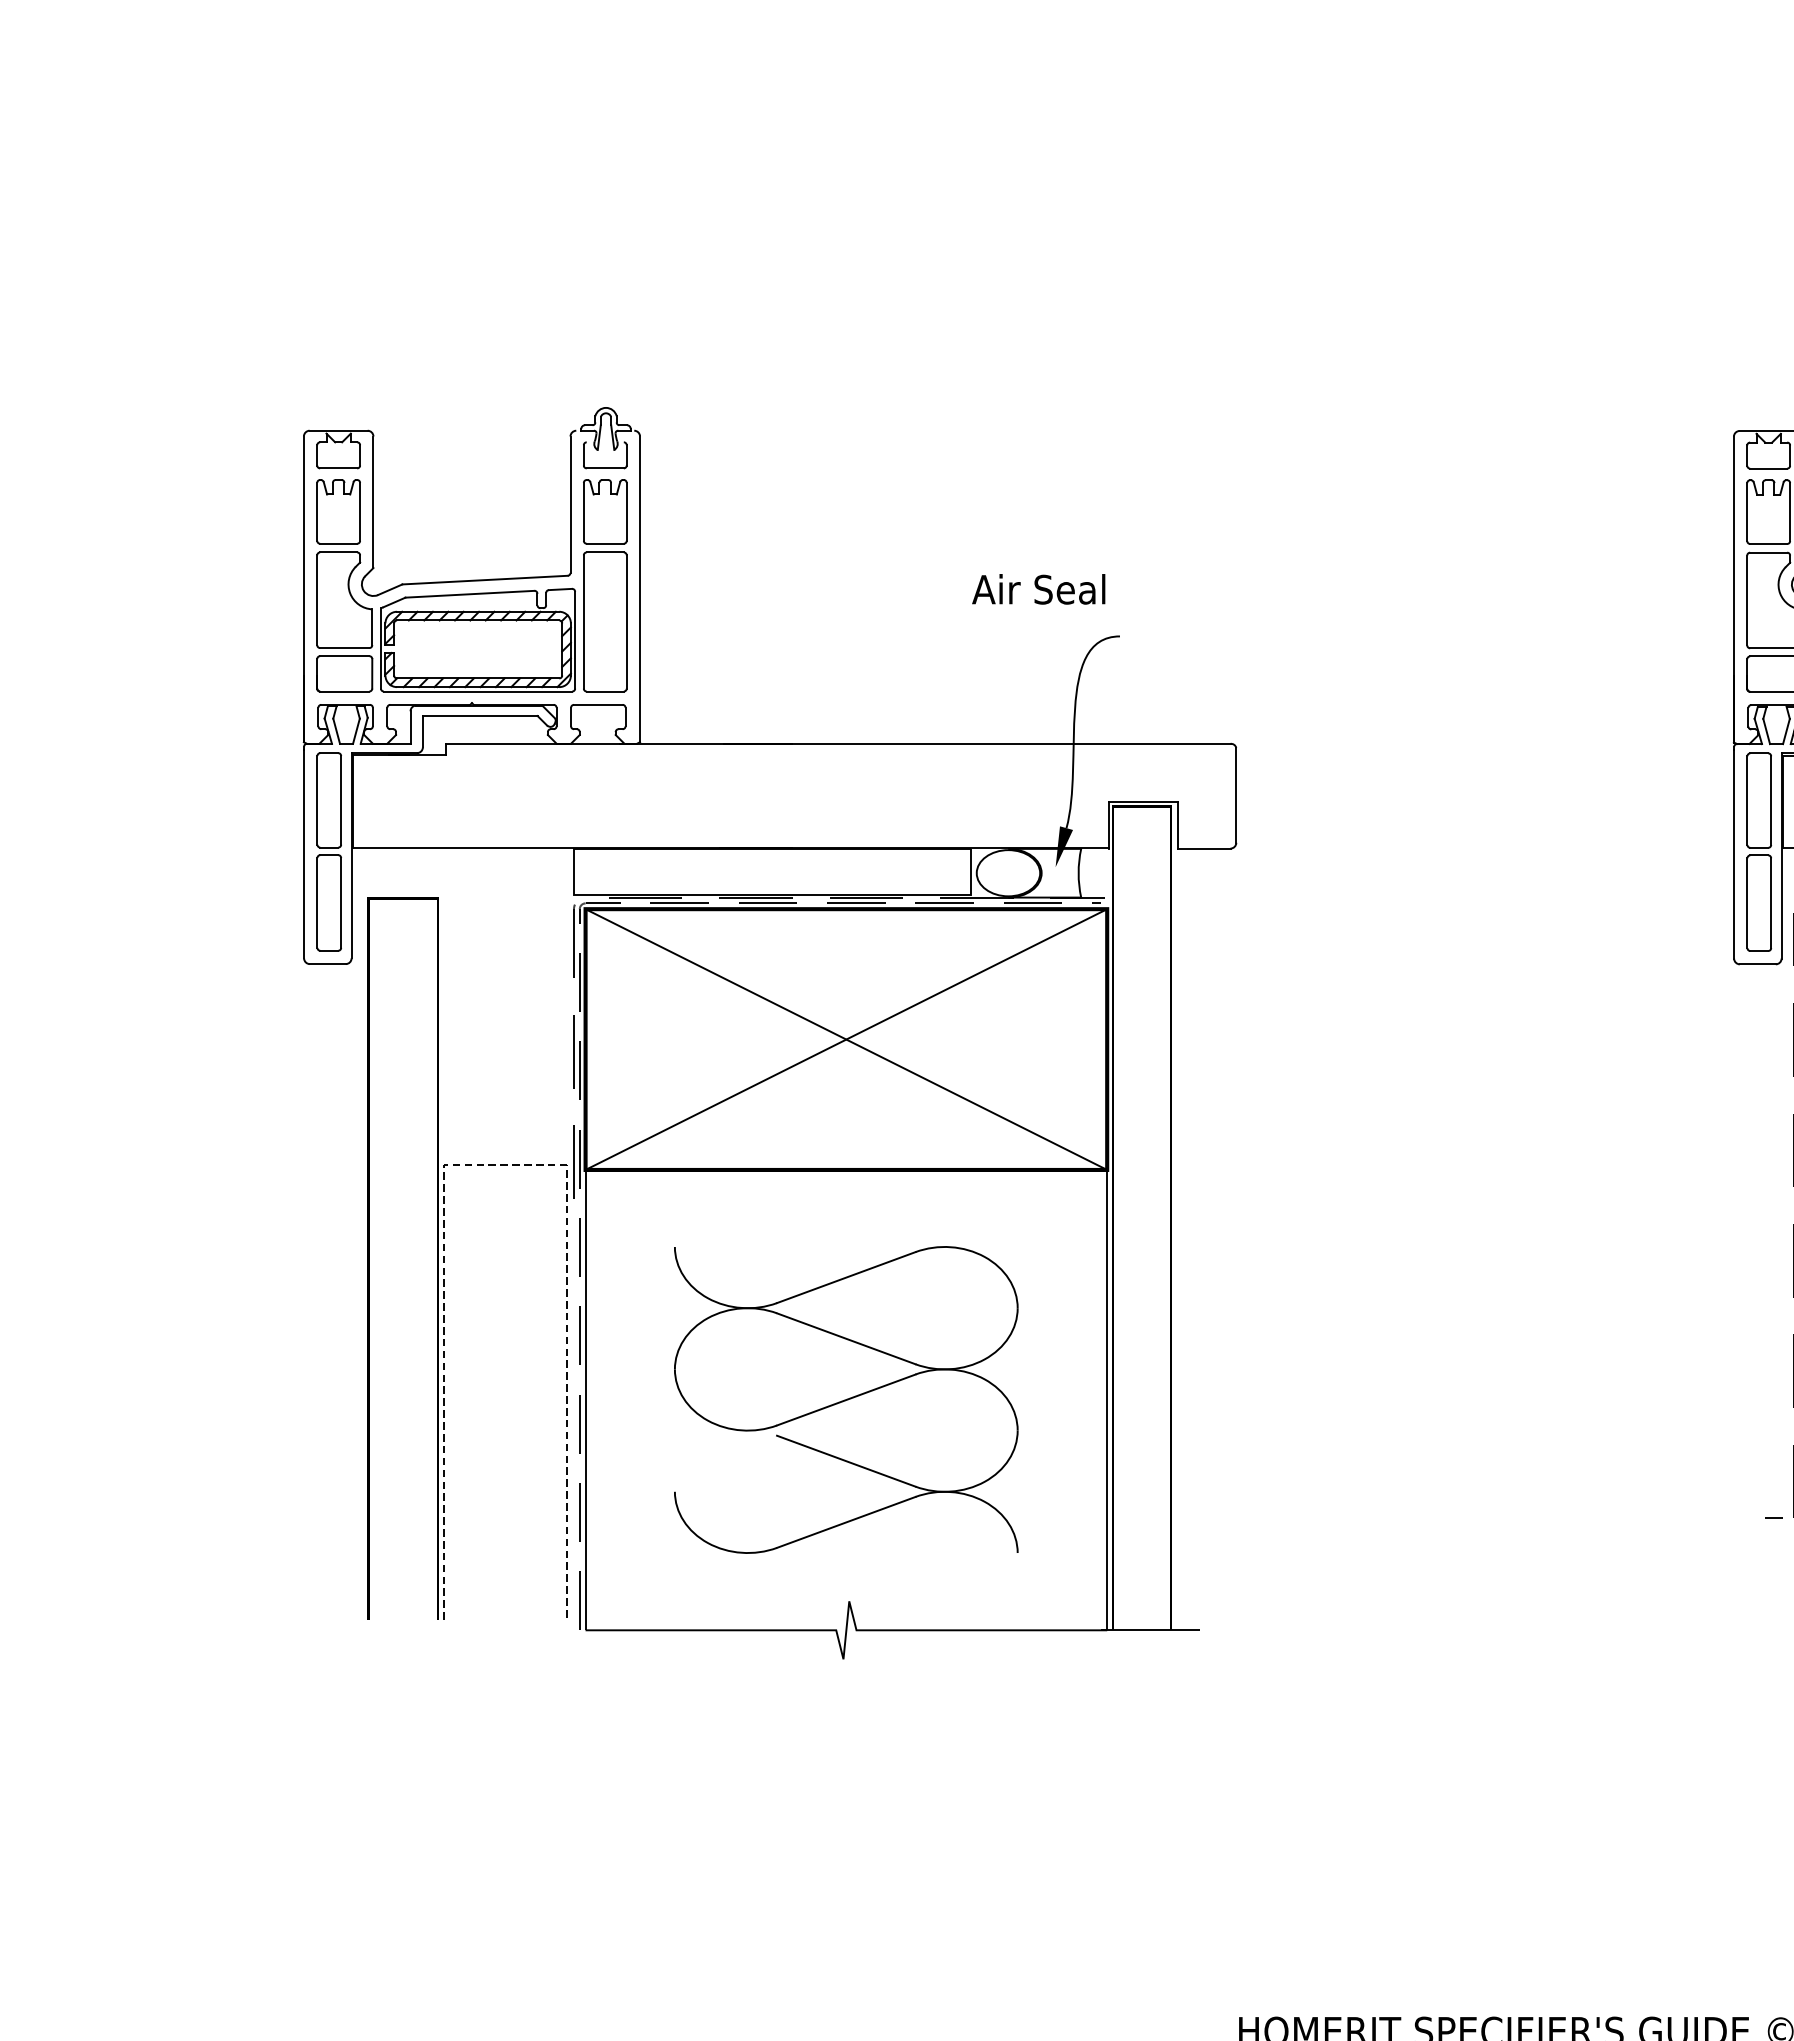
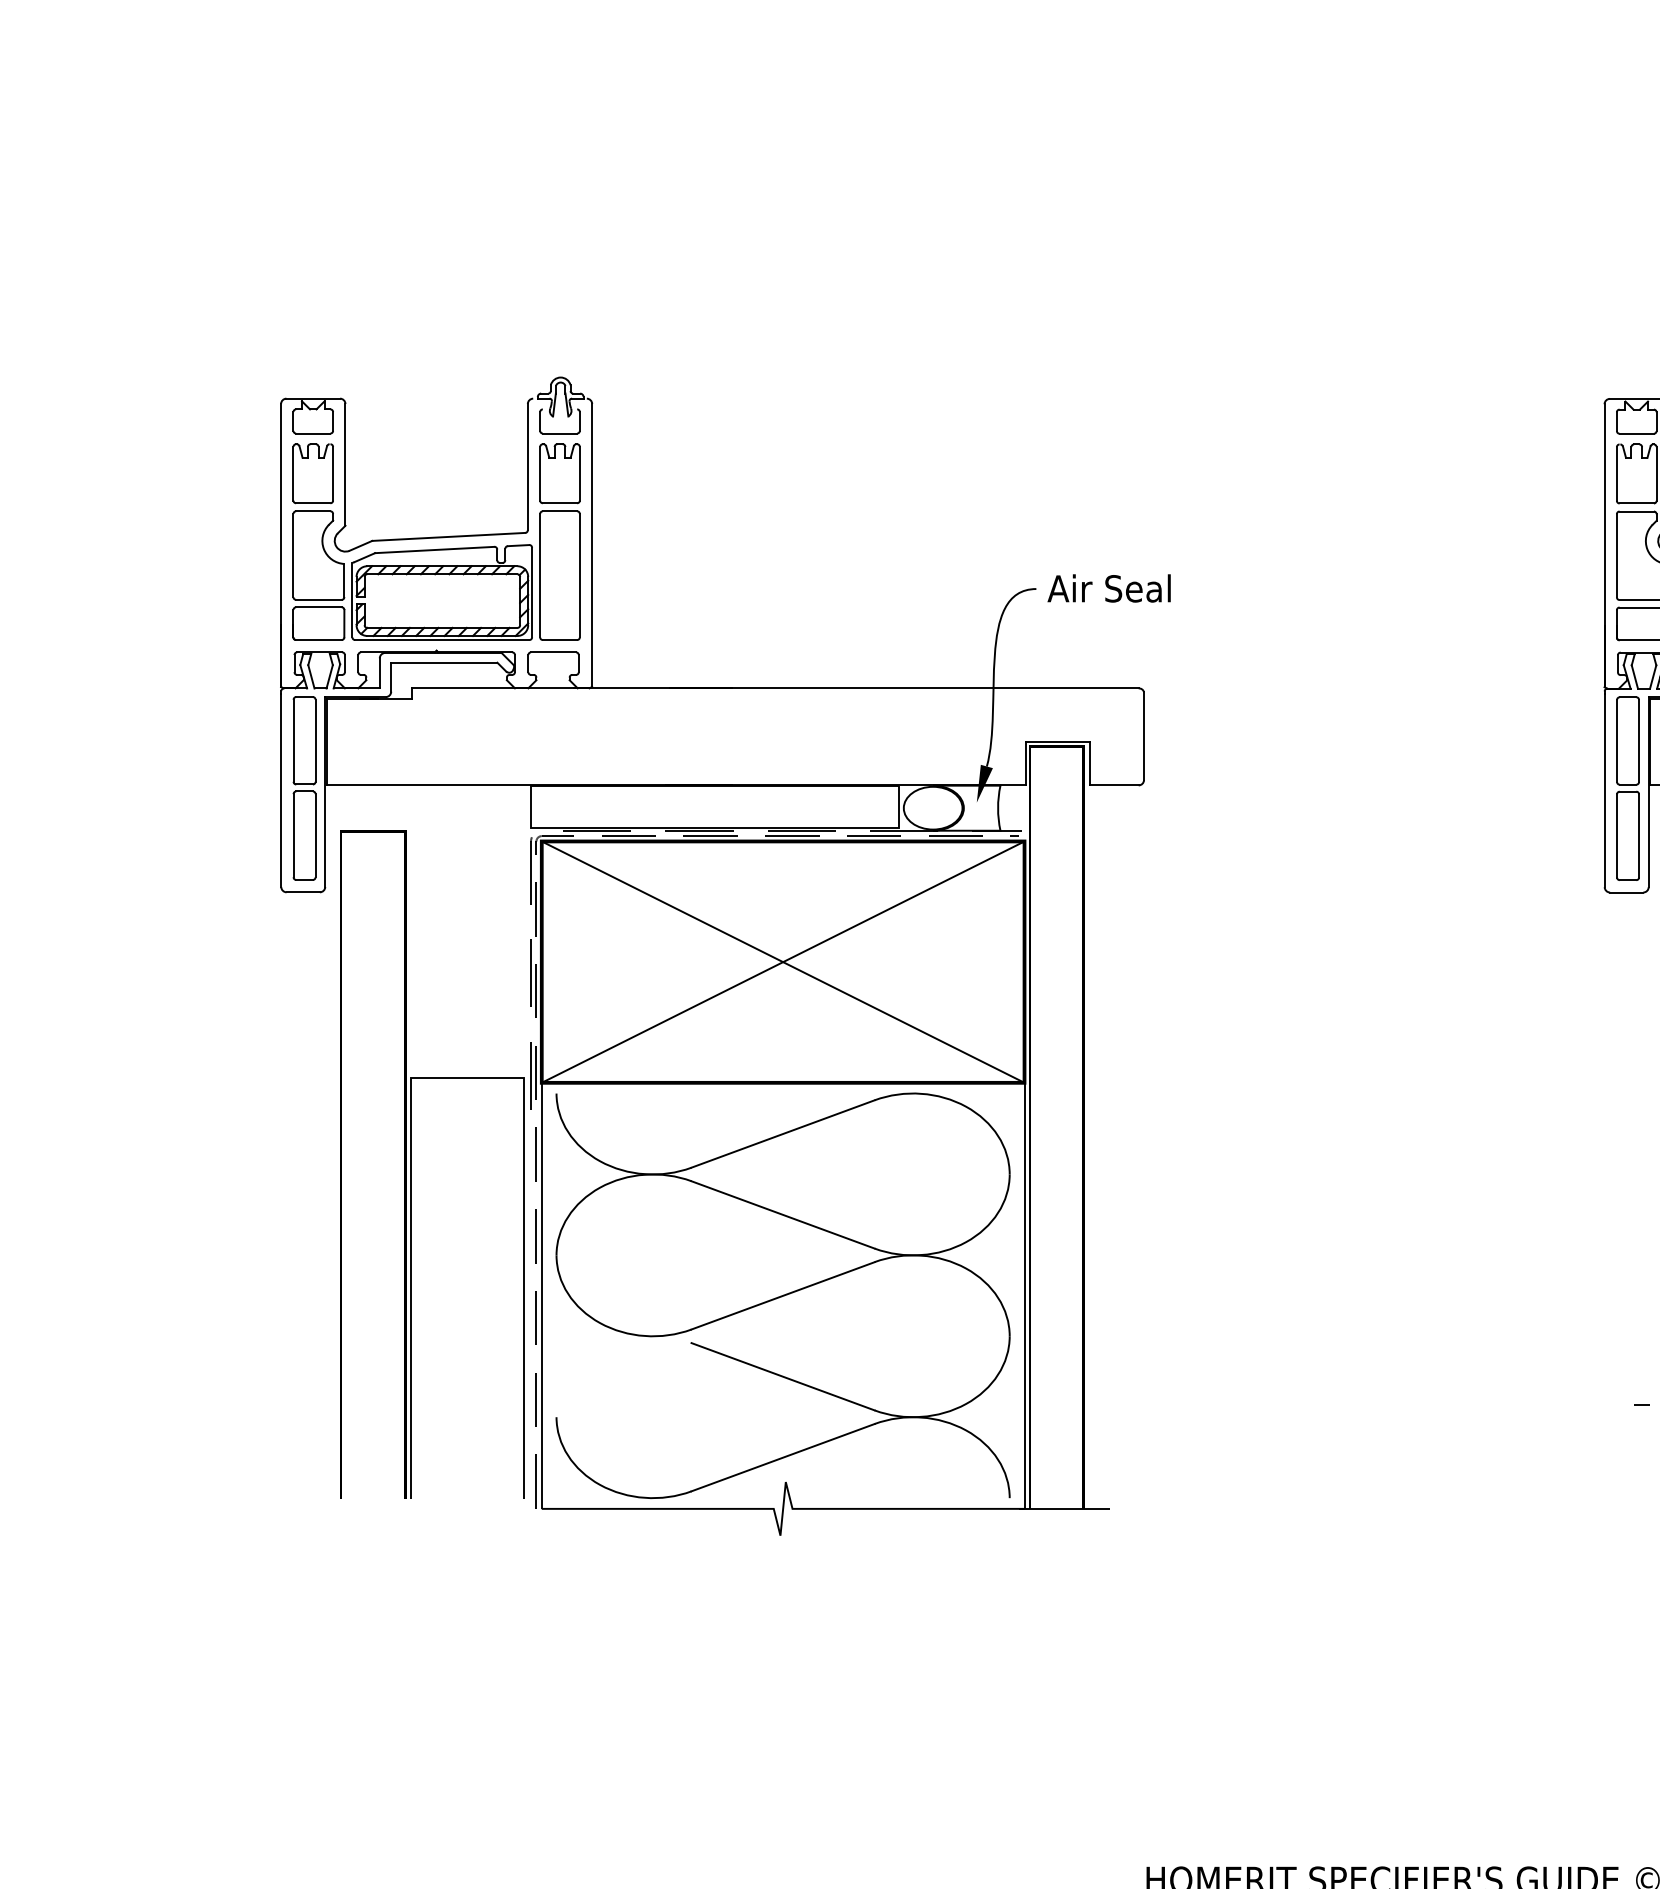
text: (1038, 589) -> (1108, 588), moved
line: (505, 1165) -> (467, 1078), dashed -> solid
part: (845, 1399) -> (782, 1295), size x1.43

